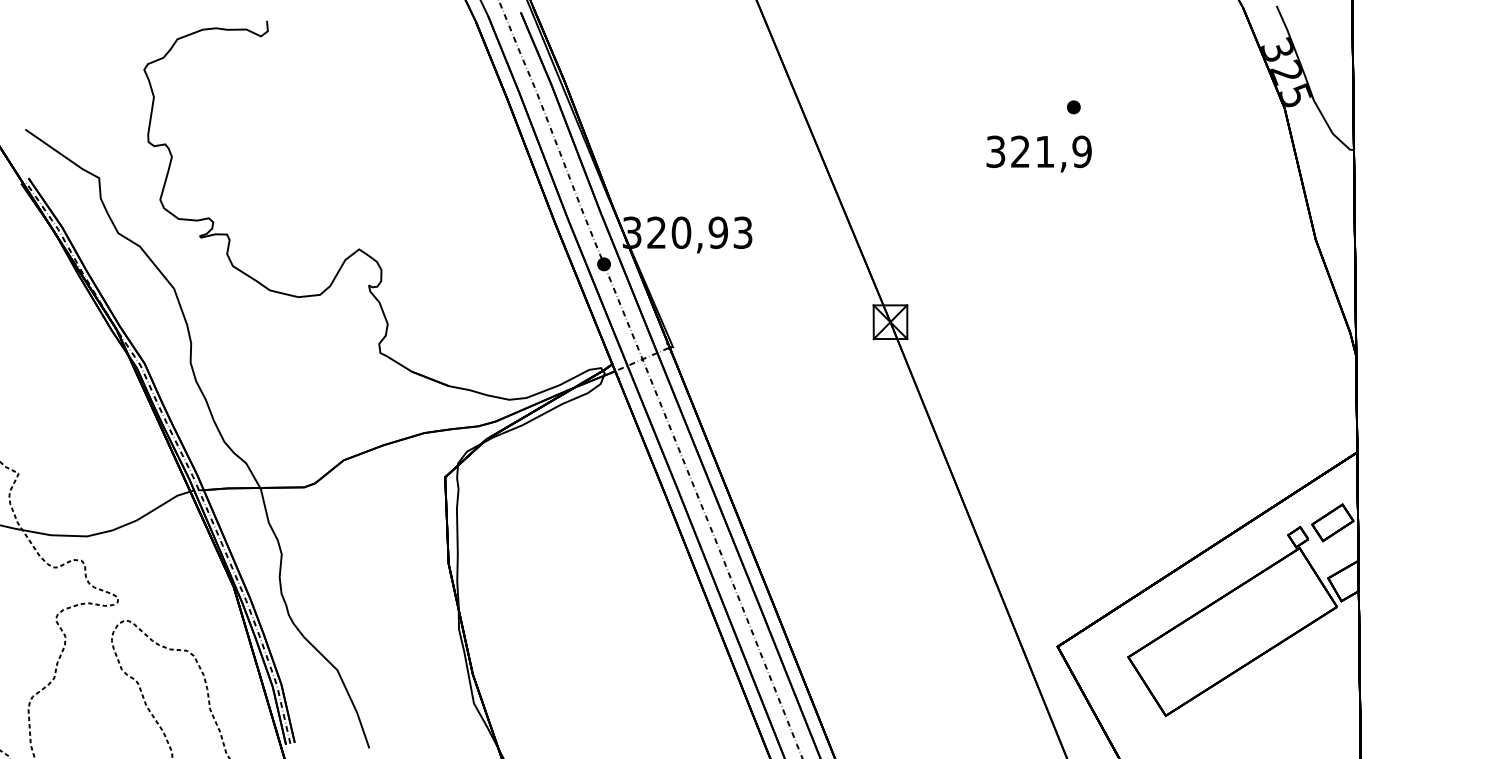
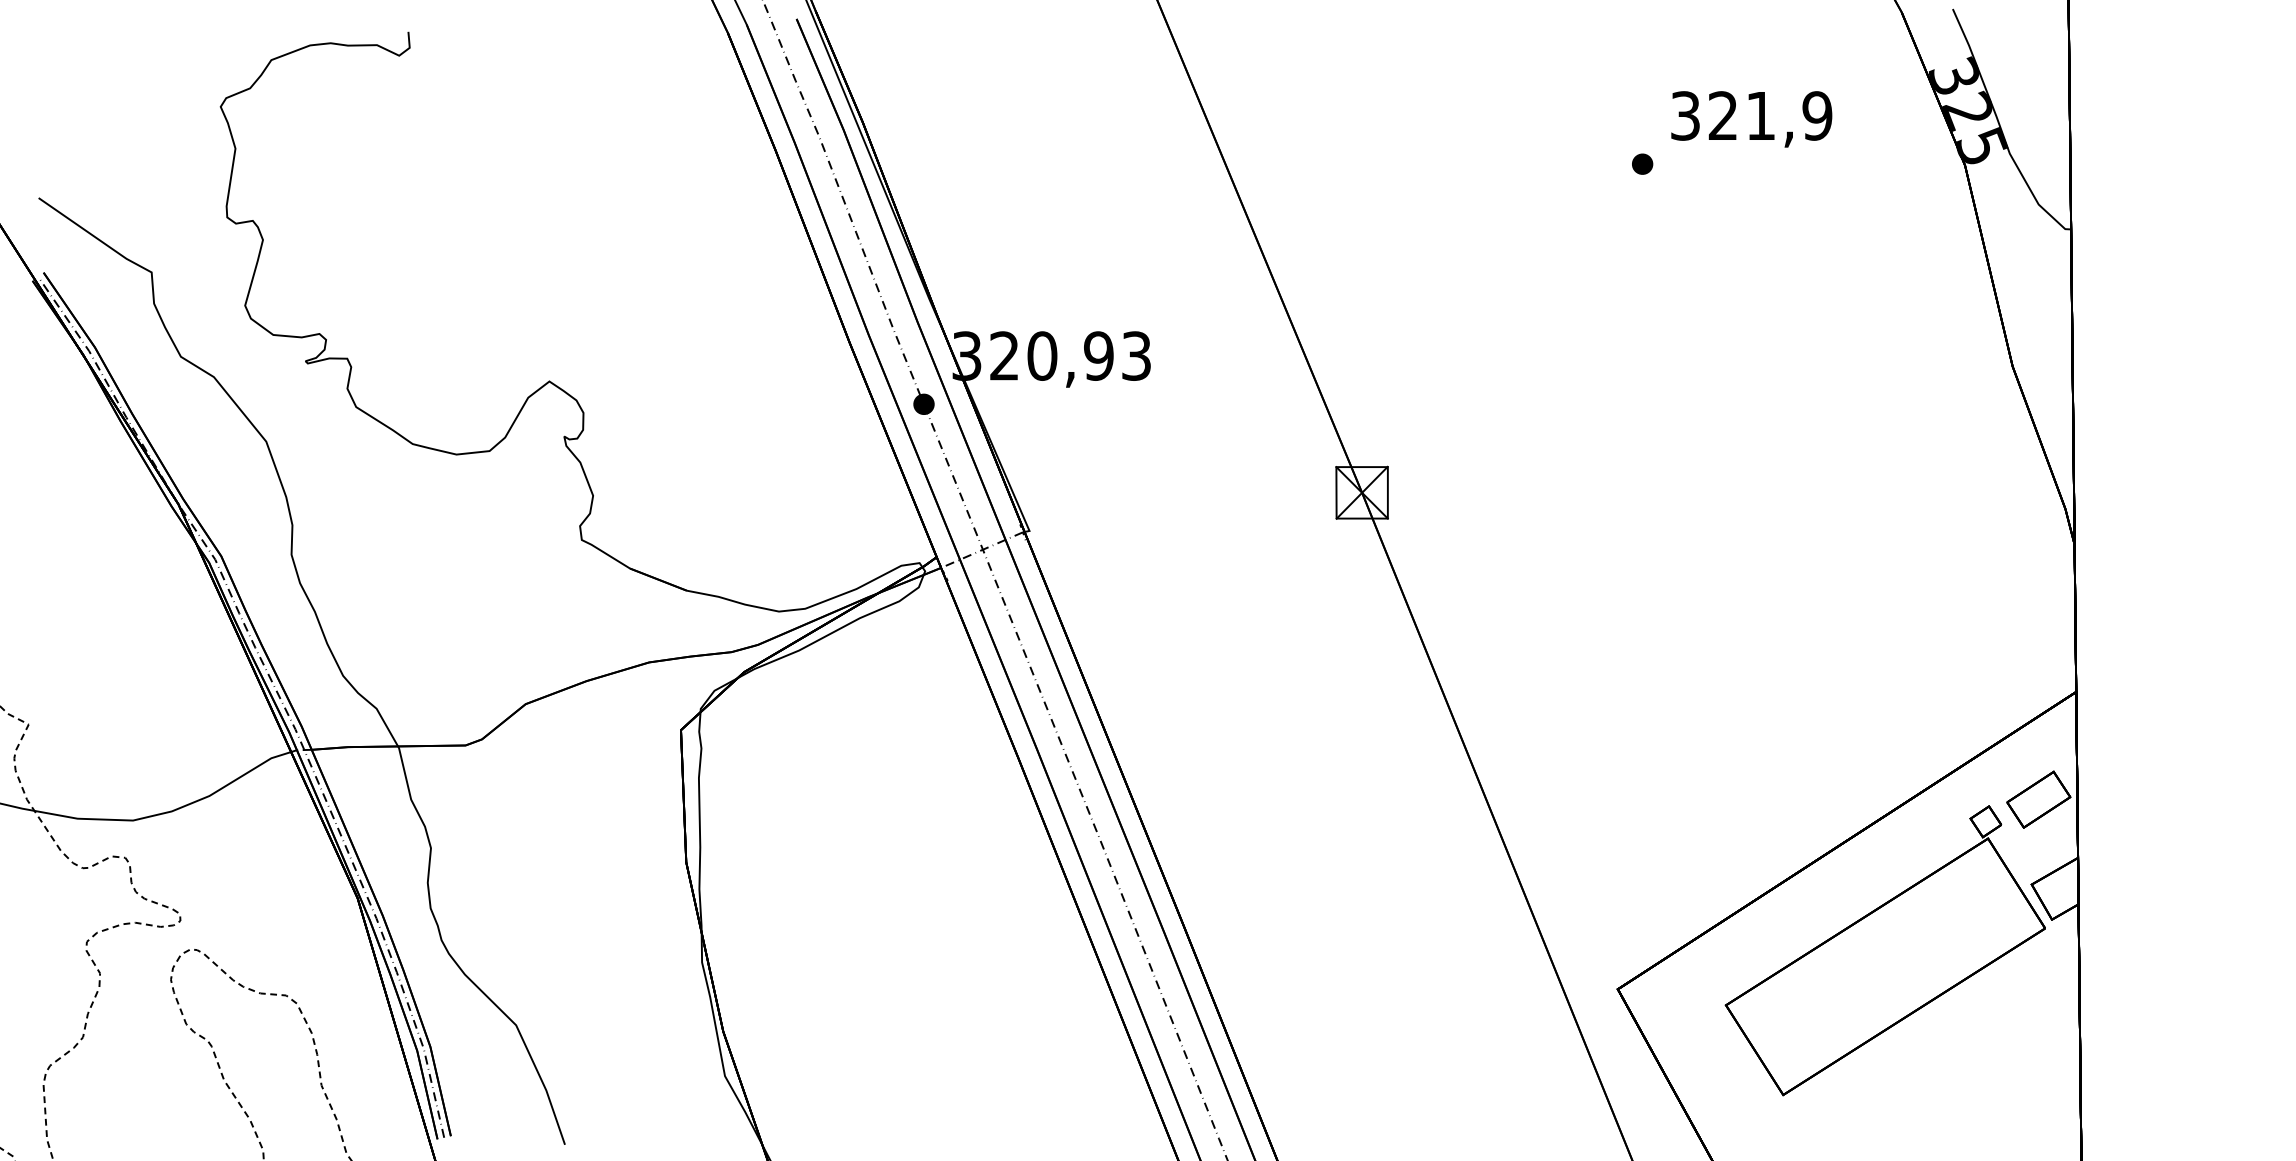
text: (1038, 153) -> (1750, 118), moved

